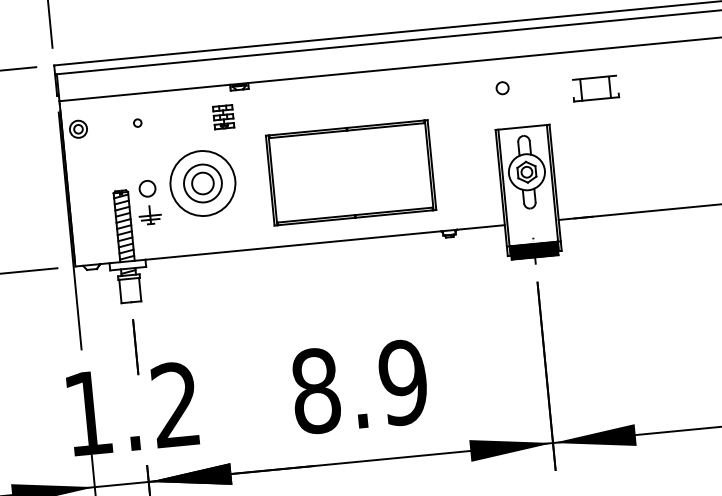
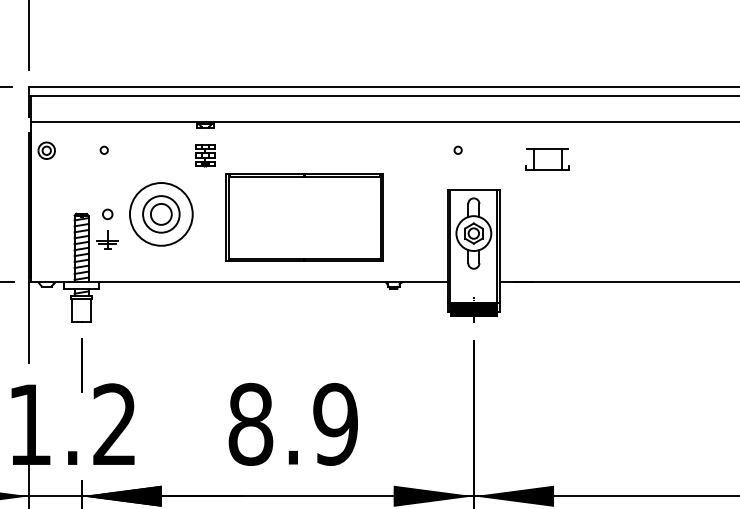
circle: (501, 87) -> (457, 149), size x0.62
part: (223, 117) -> (205, 155), moved
circle: (147, 188) -> (107, 214), size x0.62

